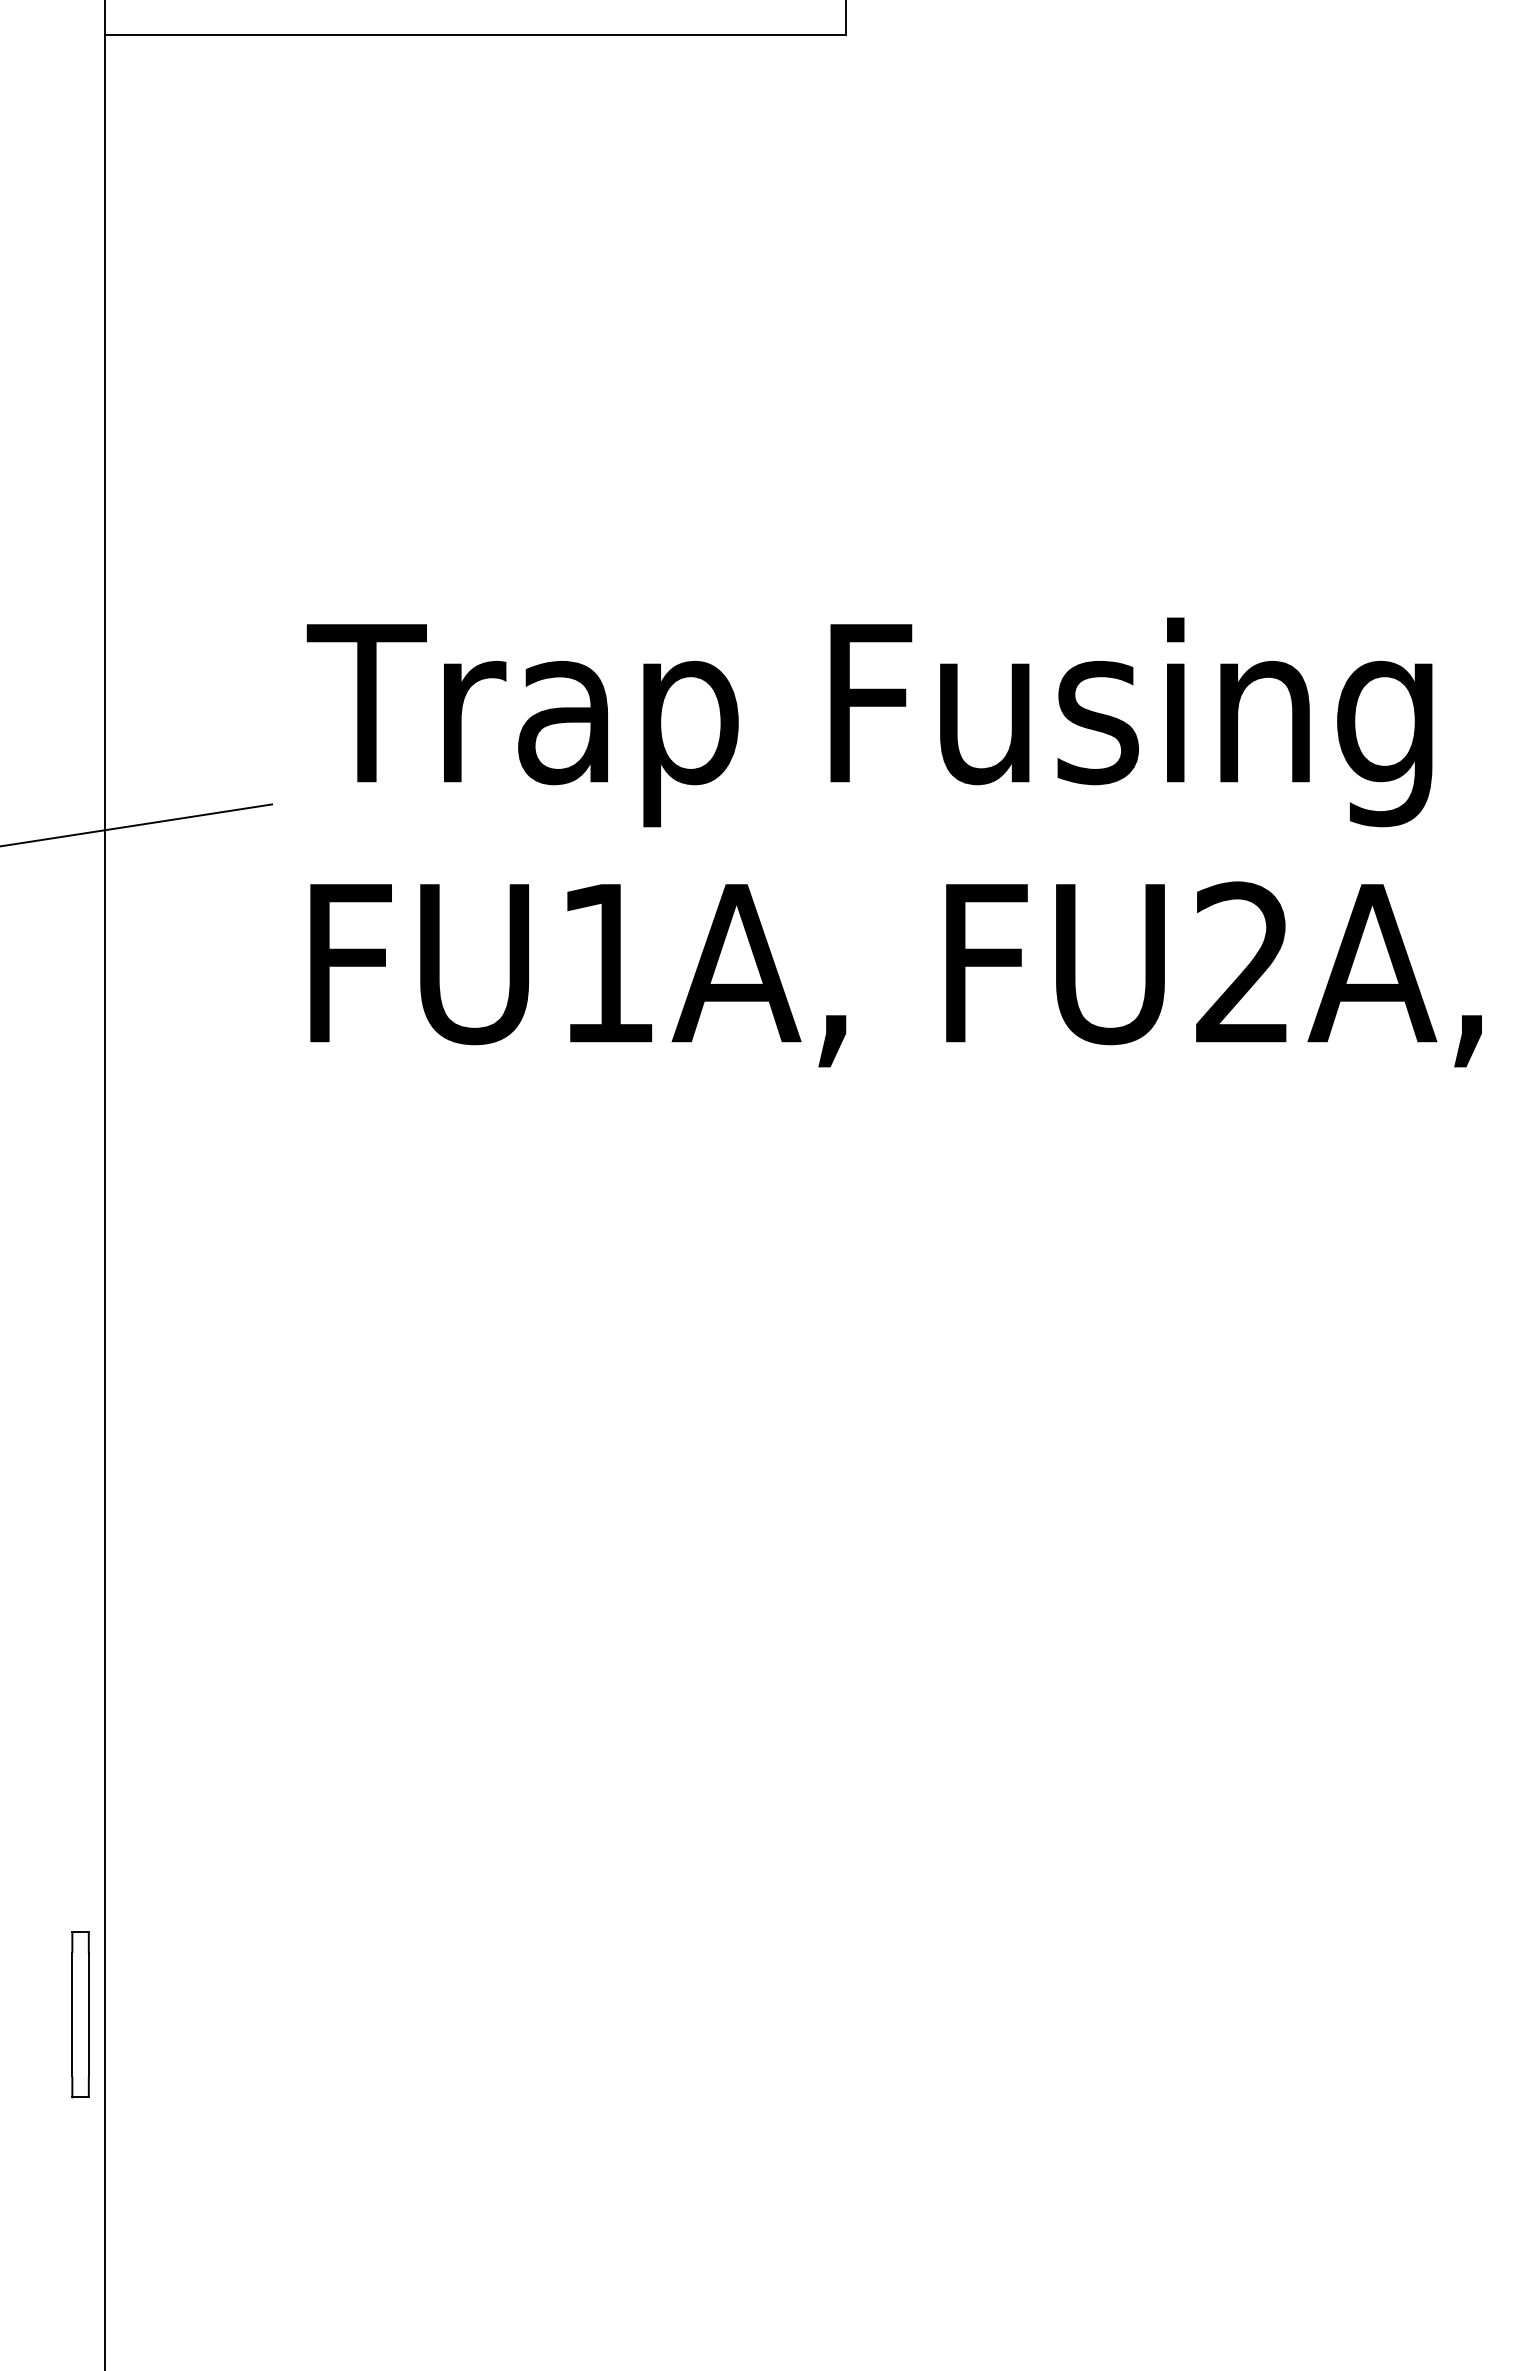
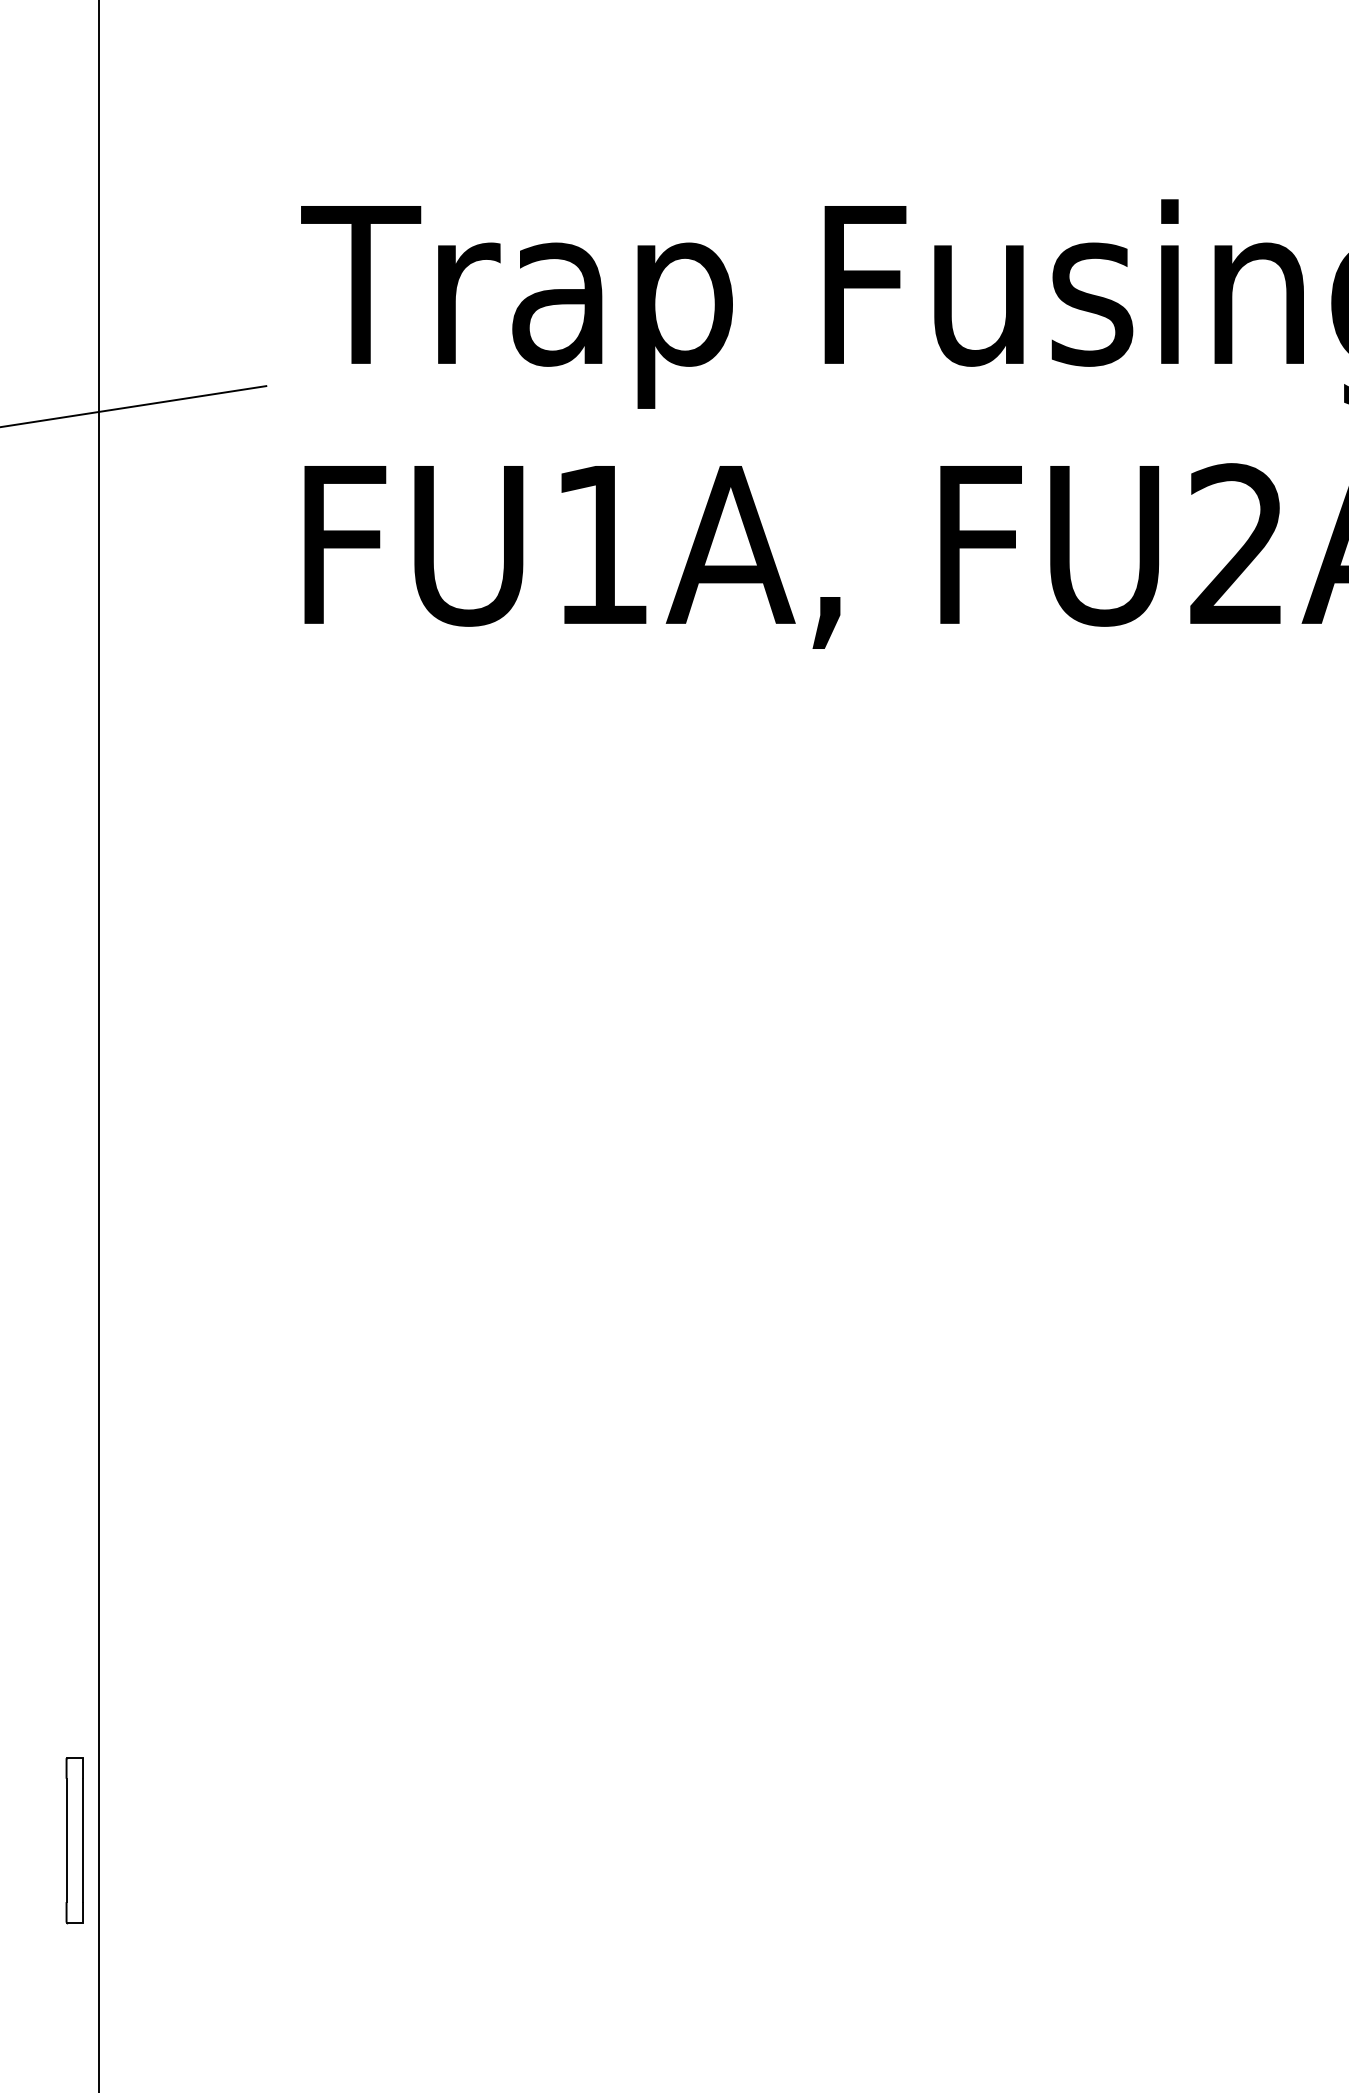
part: (80, 2014) -> (74, 1840), moved

